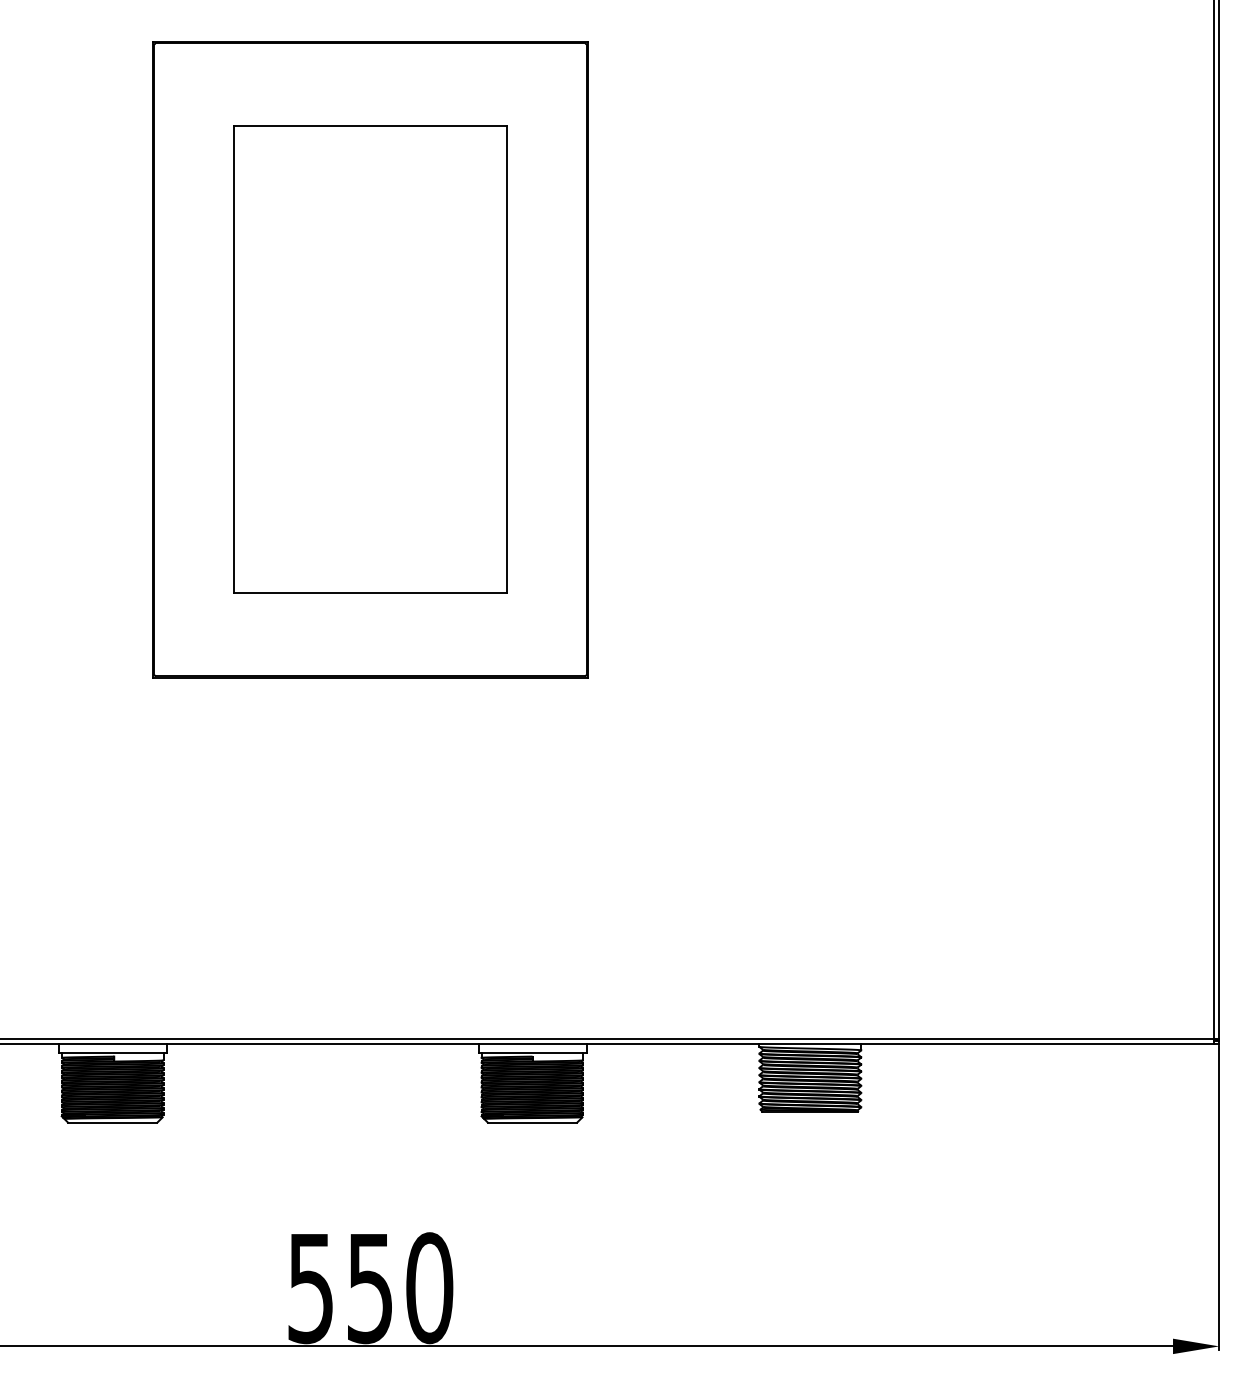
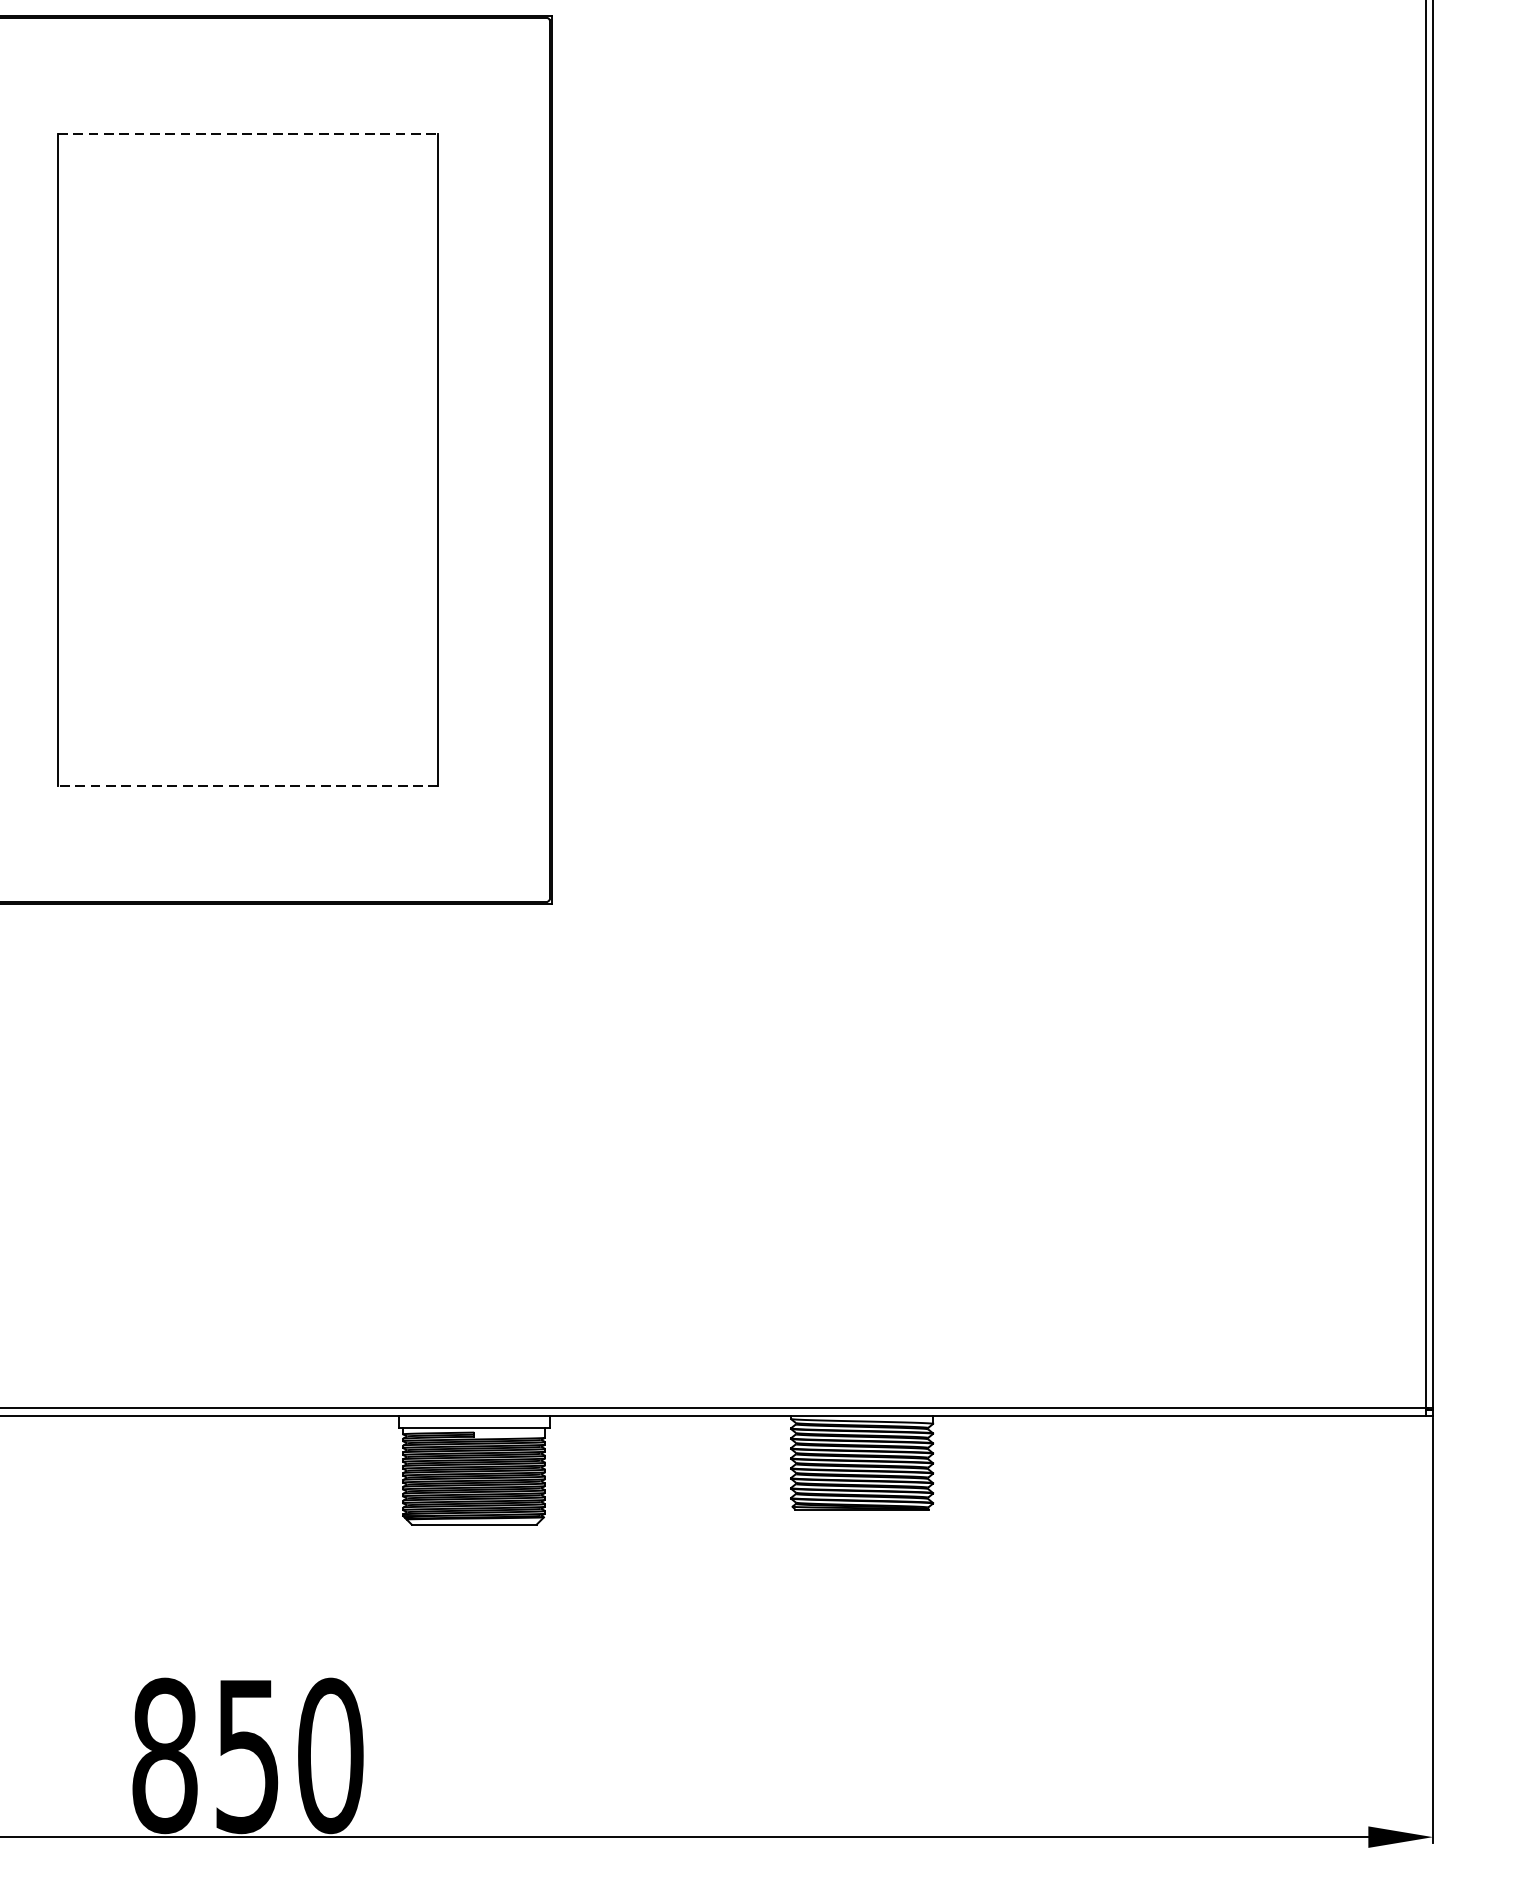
line: (370, 126) -> (248, 134), solid -> dashed
line: (369, 593) -> (246, 786), solid -> dashed
text: (310, 1288) -> (164, 1756), 550 -> 850

